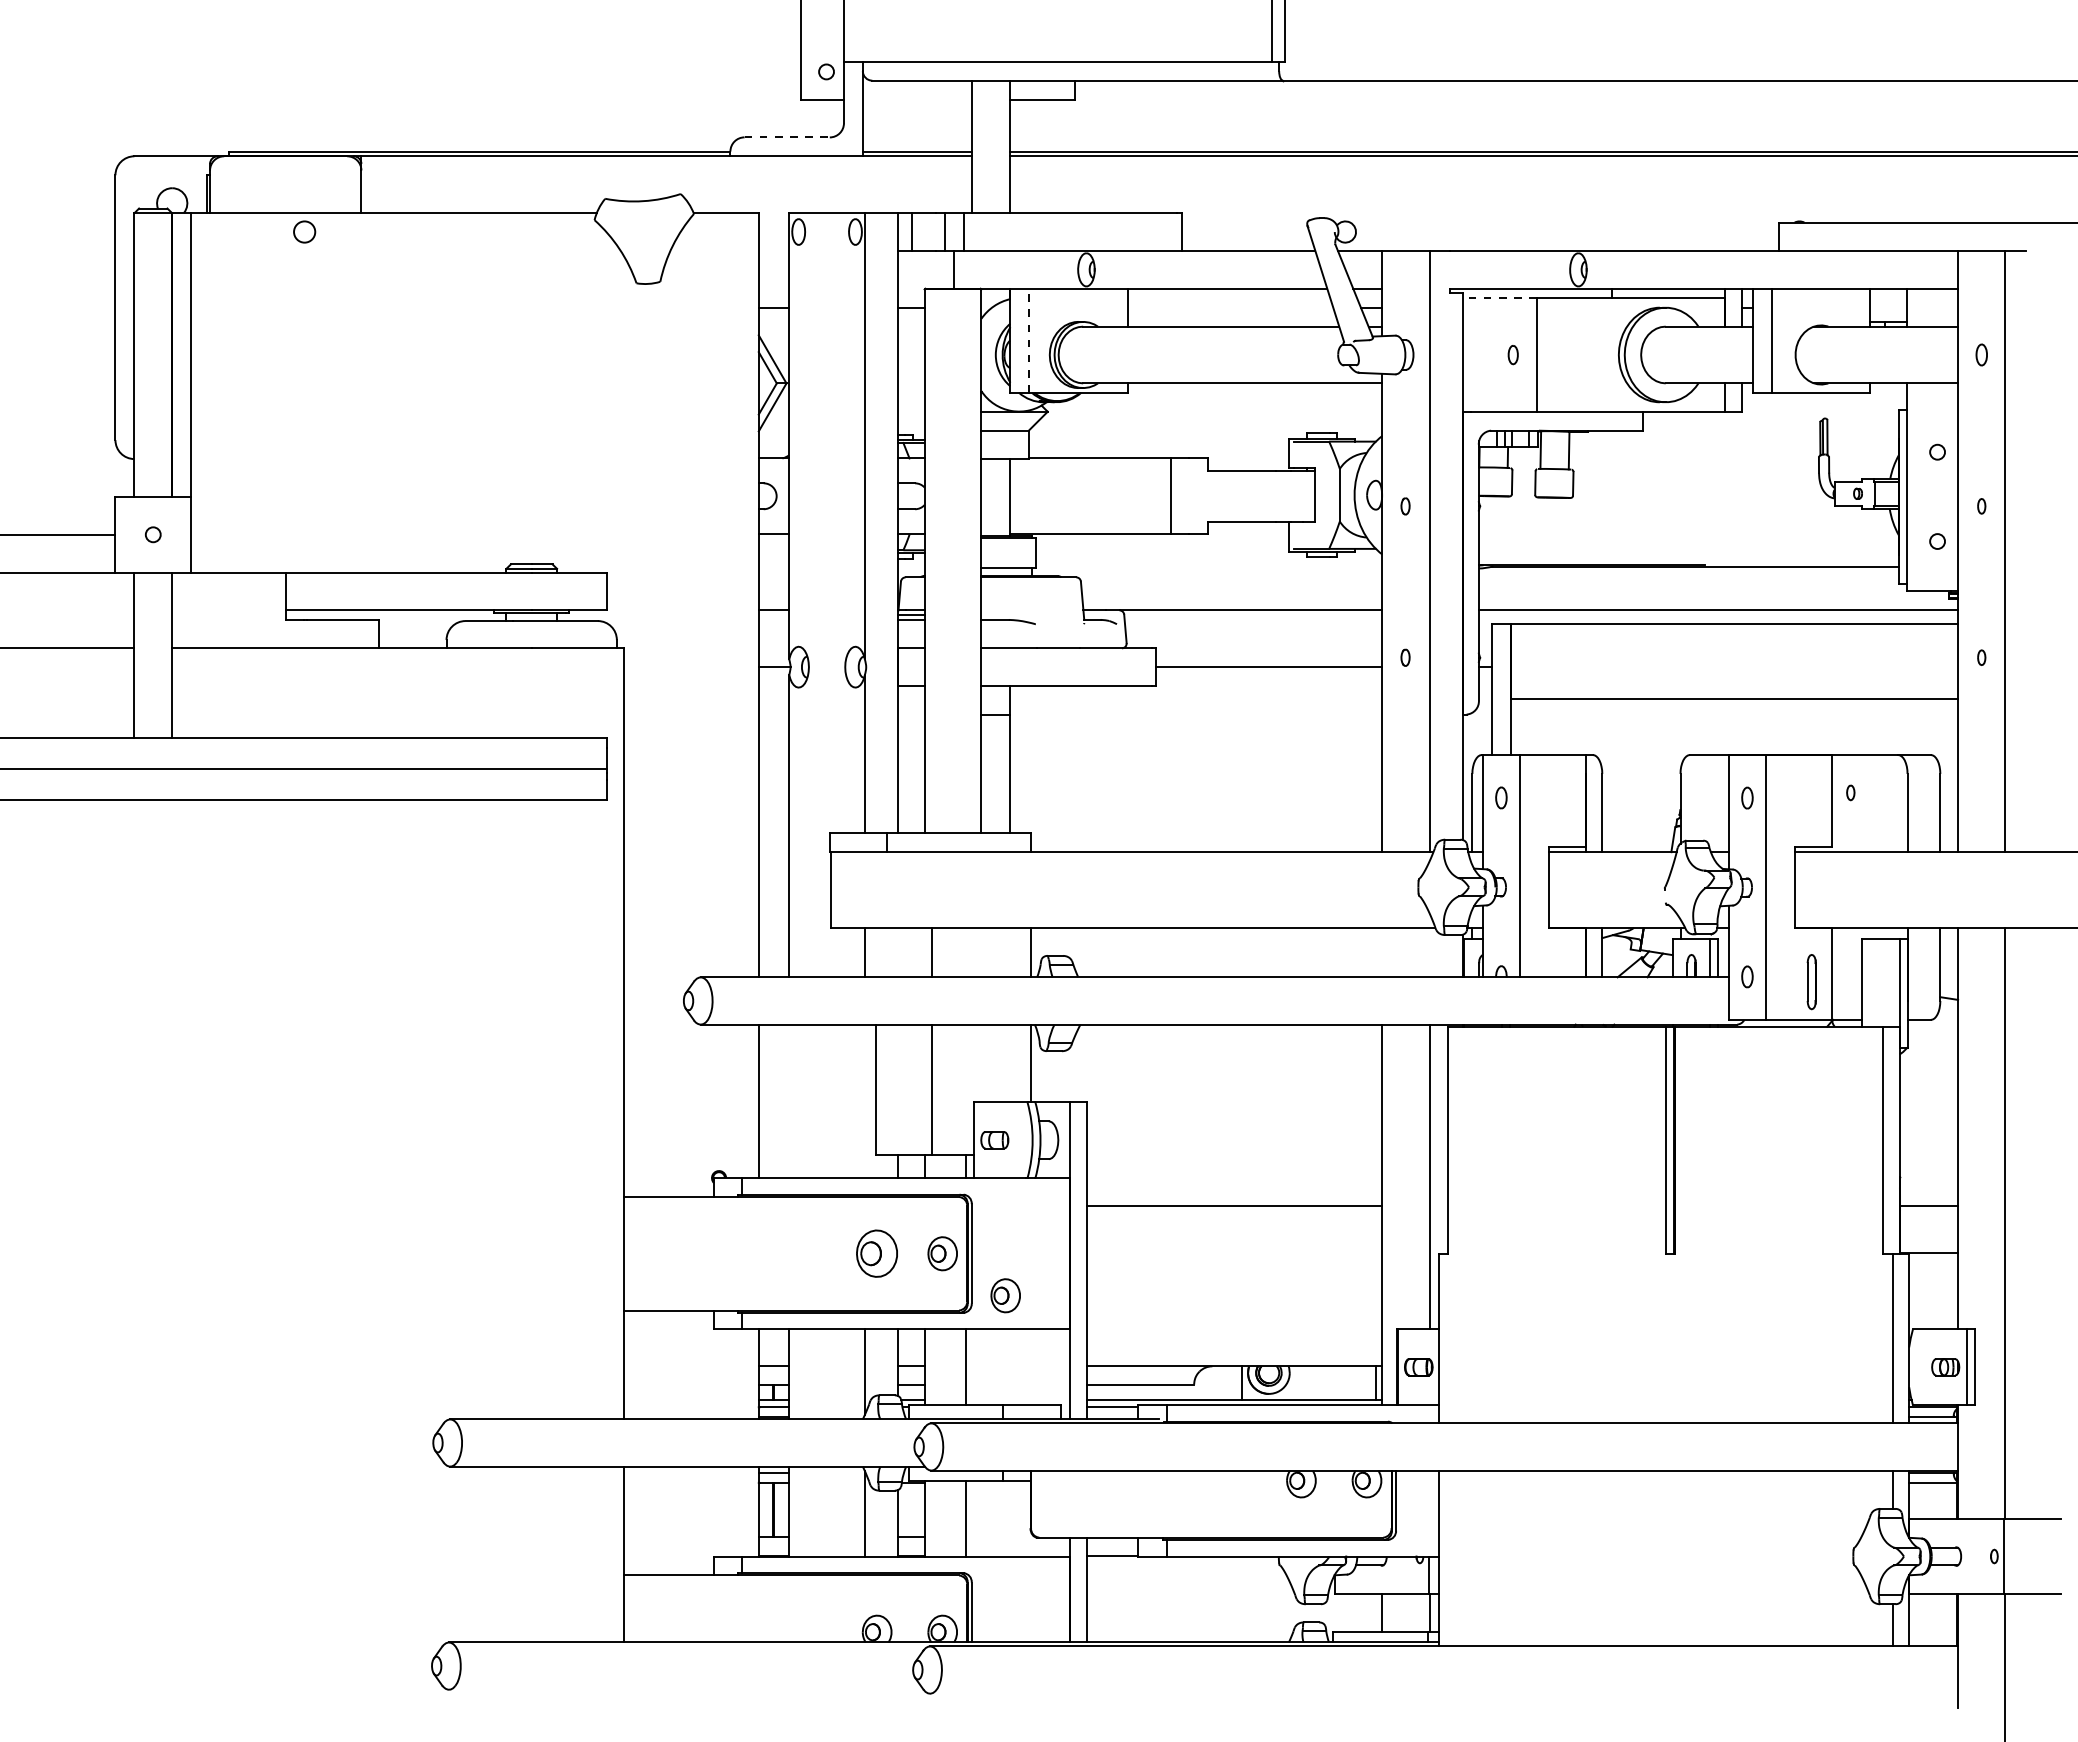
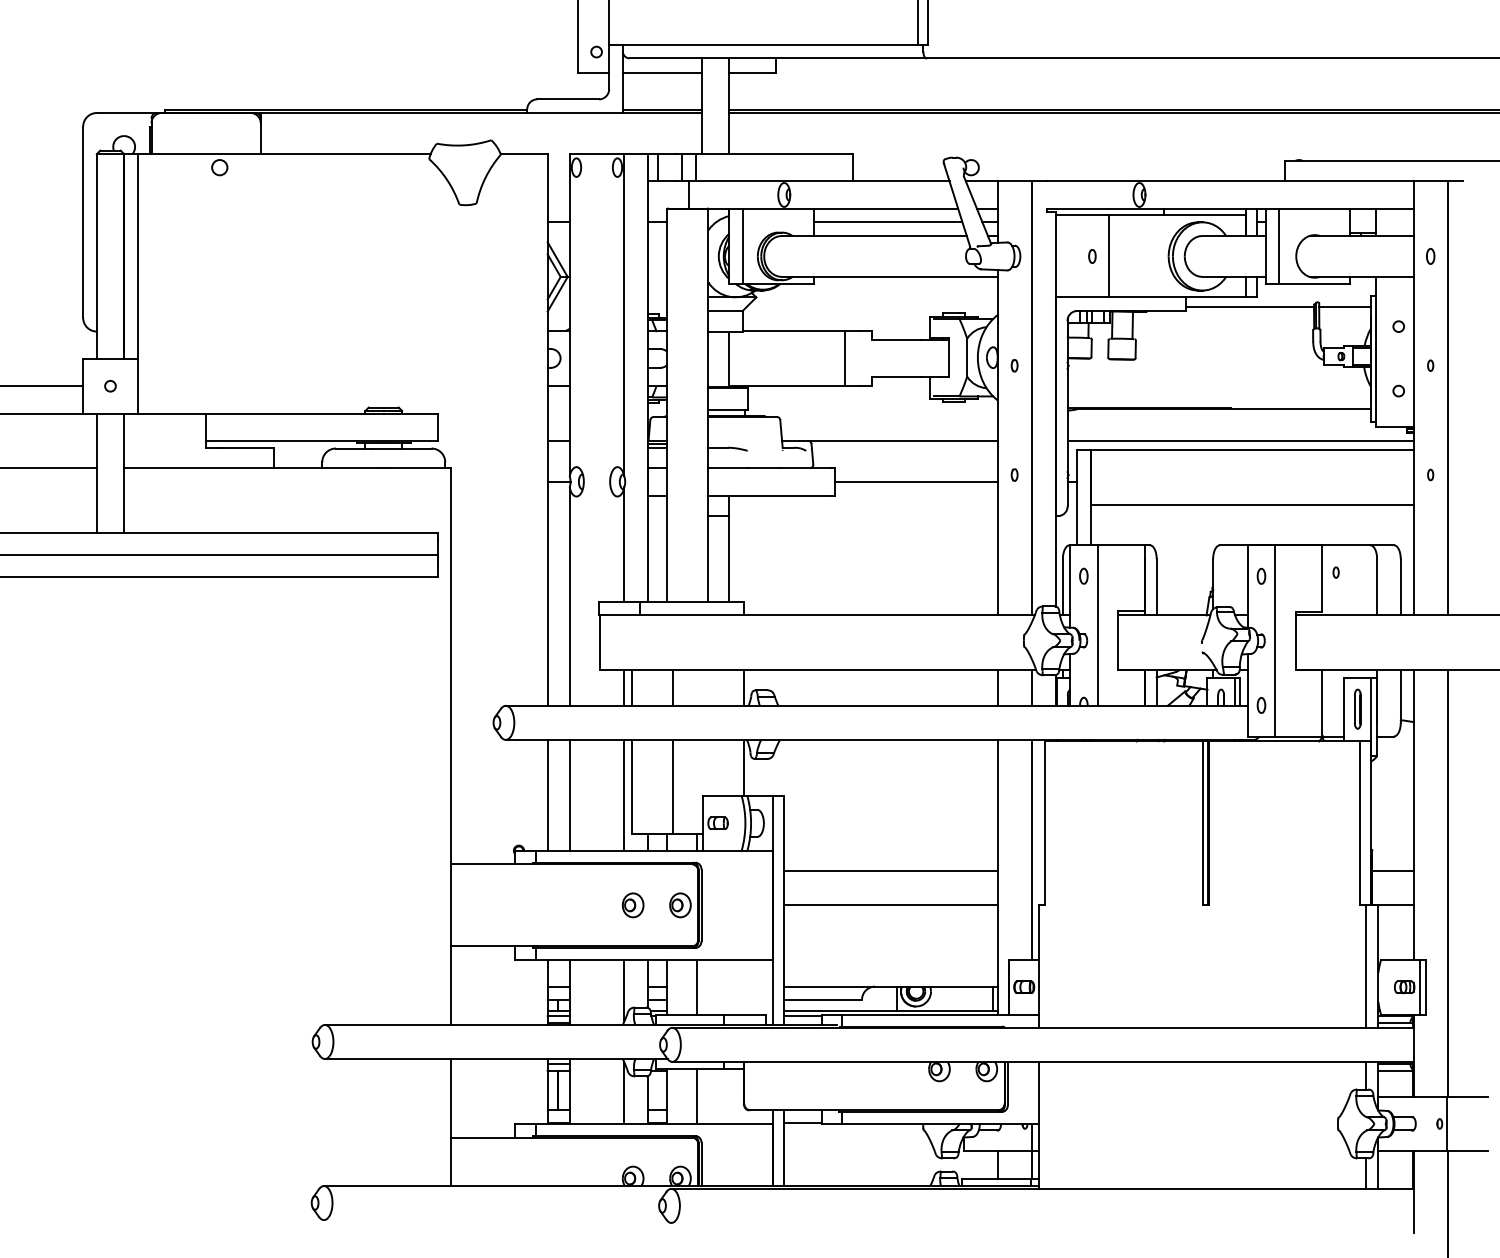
line: (917, 100) -> (662, 72), added
line: (787, 137) -> (568, 99), dashed -> solid
line: (1499, 298) -> (1082, 215), dashed -> solid
line: (1230, 307) -> (888, 222), added
line: (1029, 340) -> (743, 245), dashed -> solid
line: (1731, 425) -> (1249, 307), added
line: (1862, 425) -> (1344, 307), added
line: (875, 952) -> (631, 687), added
line: (1382, 952) -> (998, 687), added
line: (1429, 952) -> (1031, 687), added
part: (1811, 982) -> (1357, 709), moved
line: (789, 1101) -> (569, 795), added
line: (864, 1101) -> (624, 795), added
line: (1234, 1252) -> (891, 904), added
part: (877, 1253) -> (633, 905), size x0.71
part: (1005, 1295) -> (725, 935), removed

